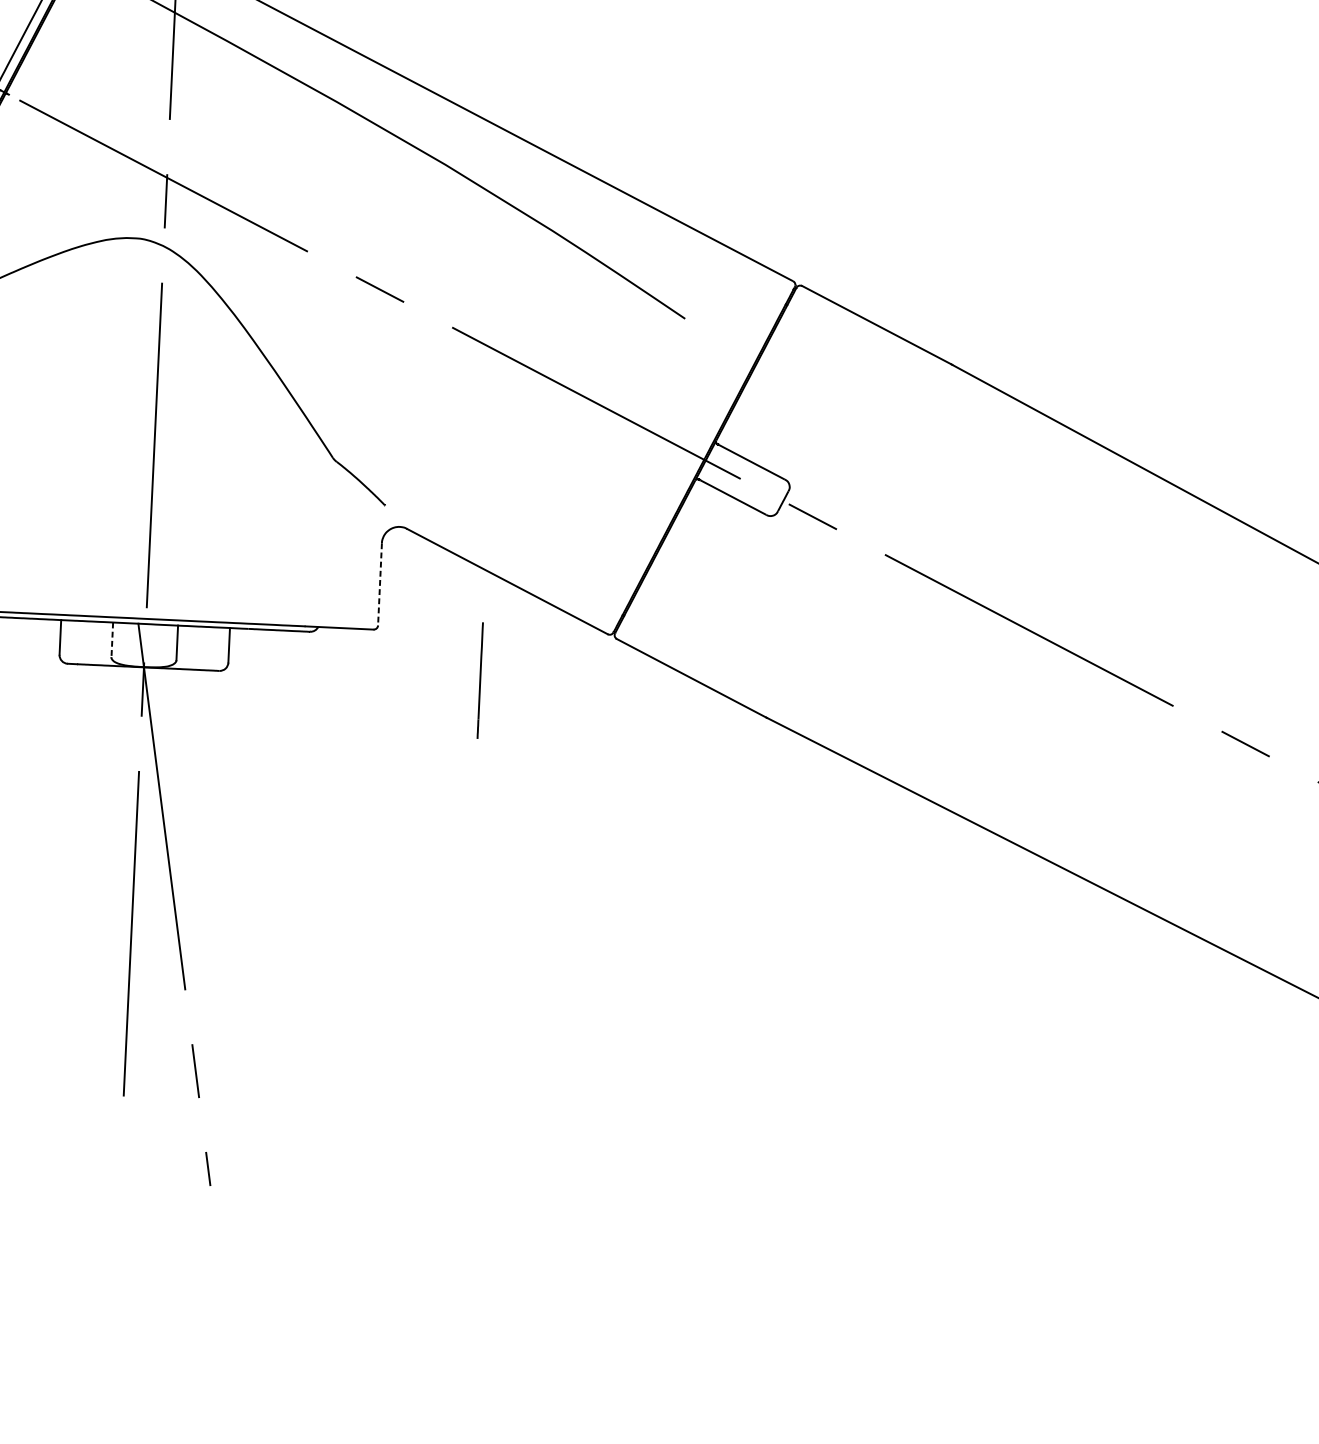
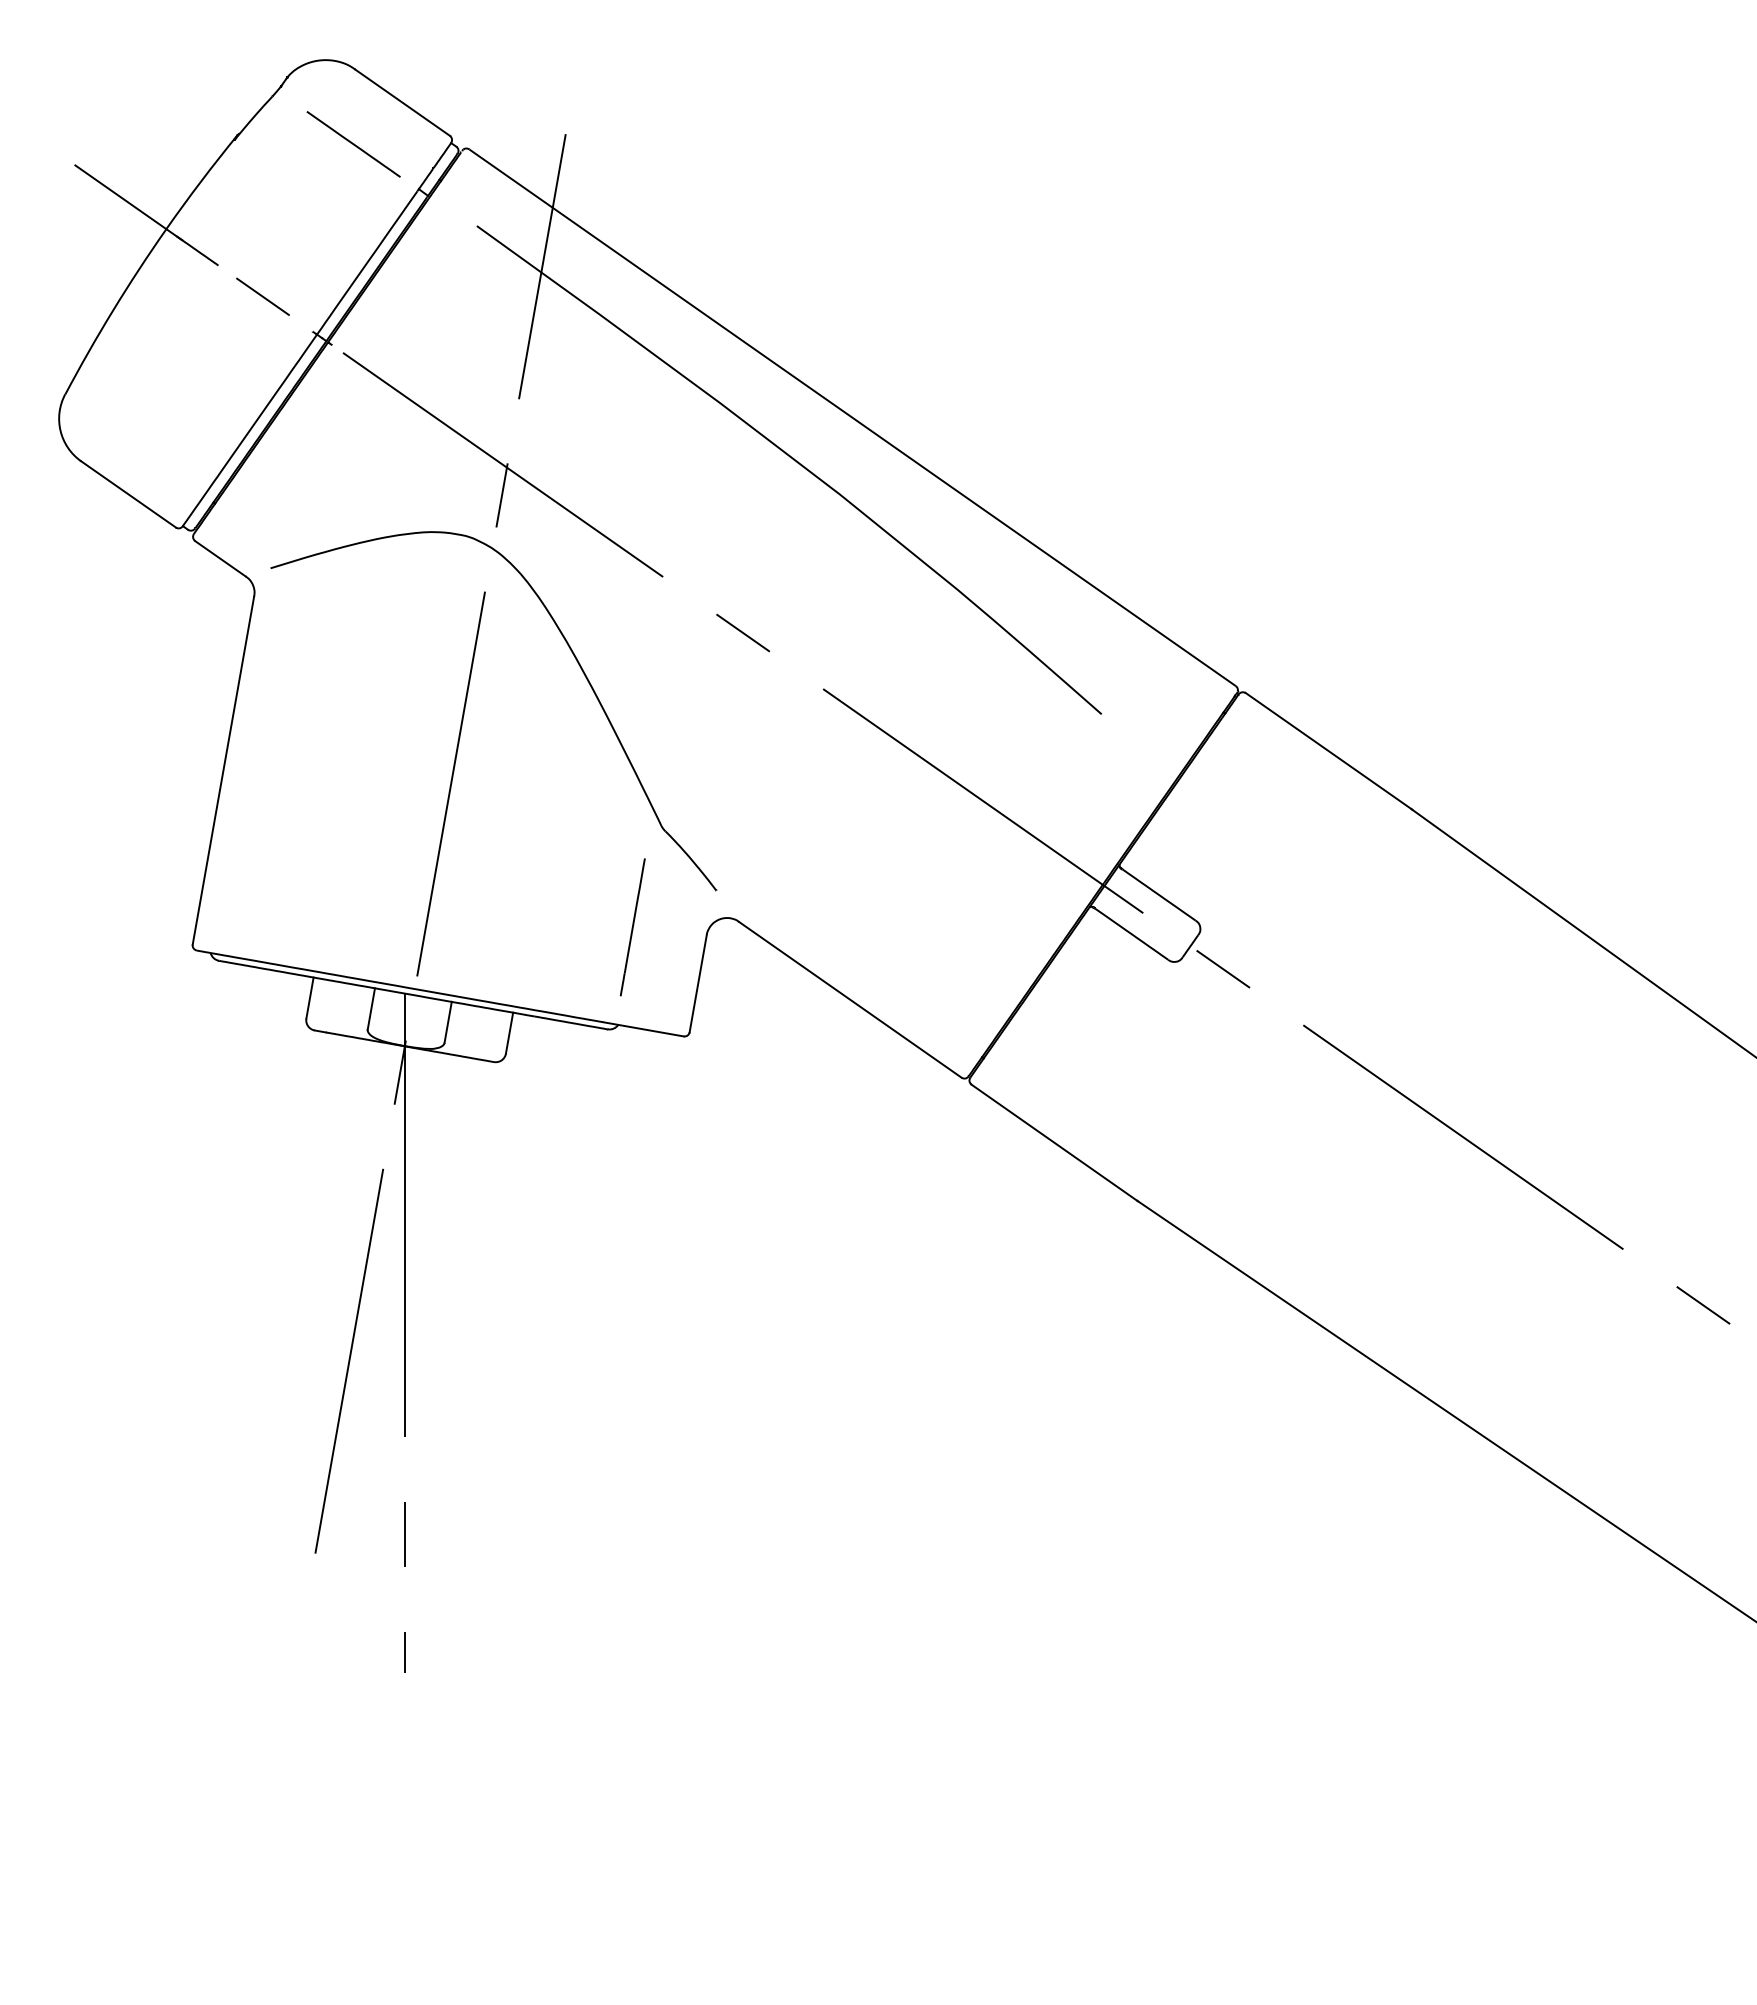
line: (380, 584) -> (698, 983), dashed -> solid
line: (112, 639) -> (371, 1008), dashed -> solid
line: (480, 680) -> (632, 927), moved

